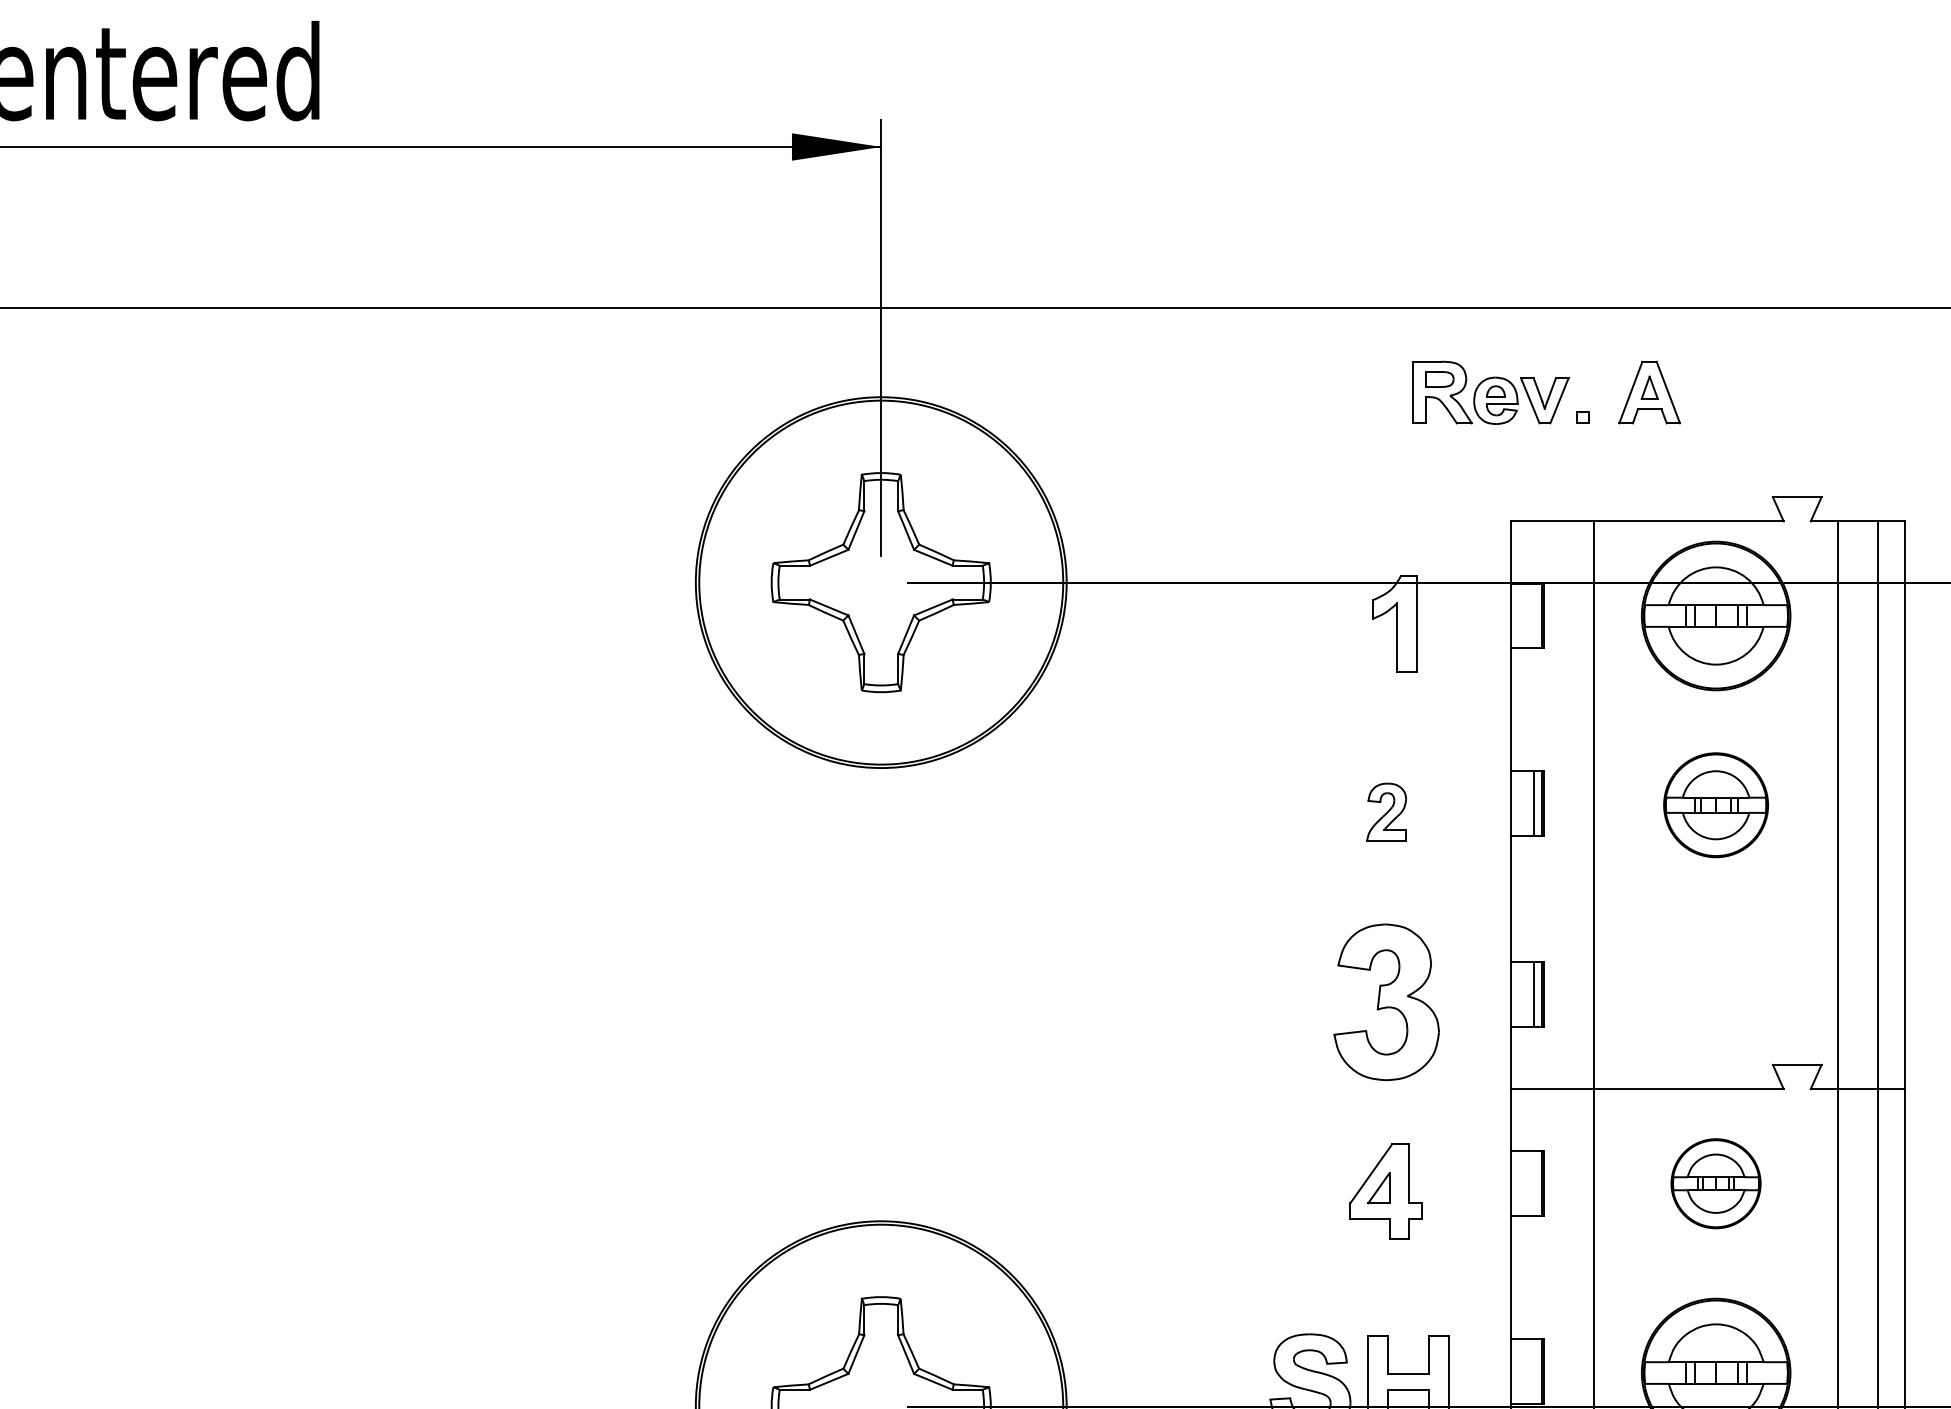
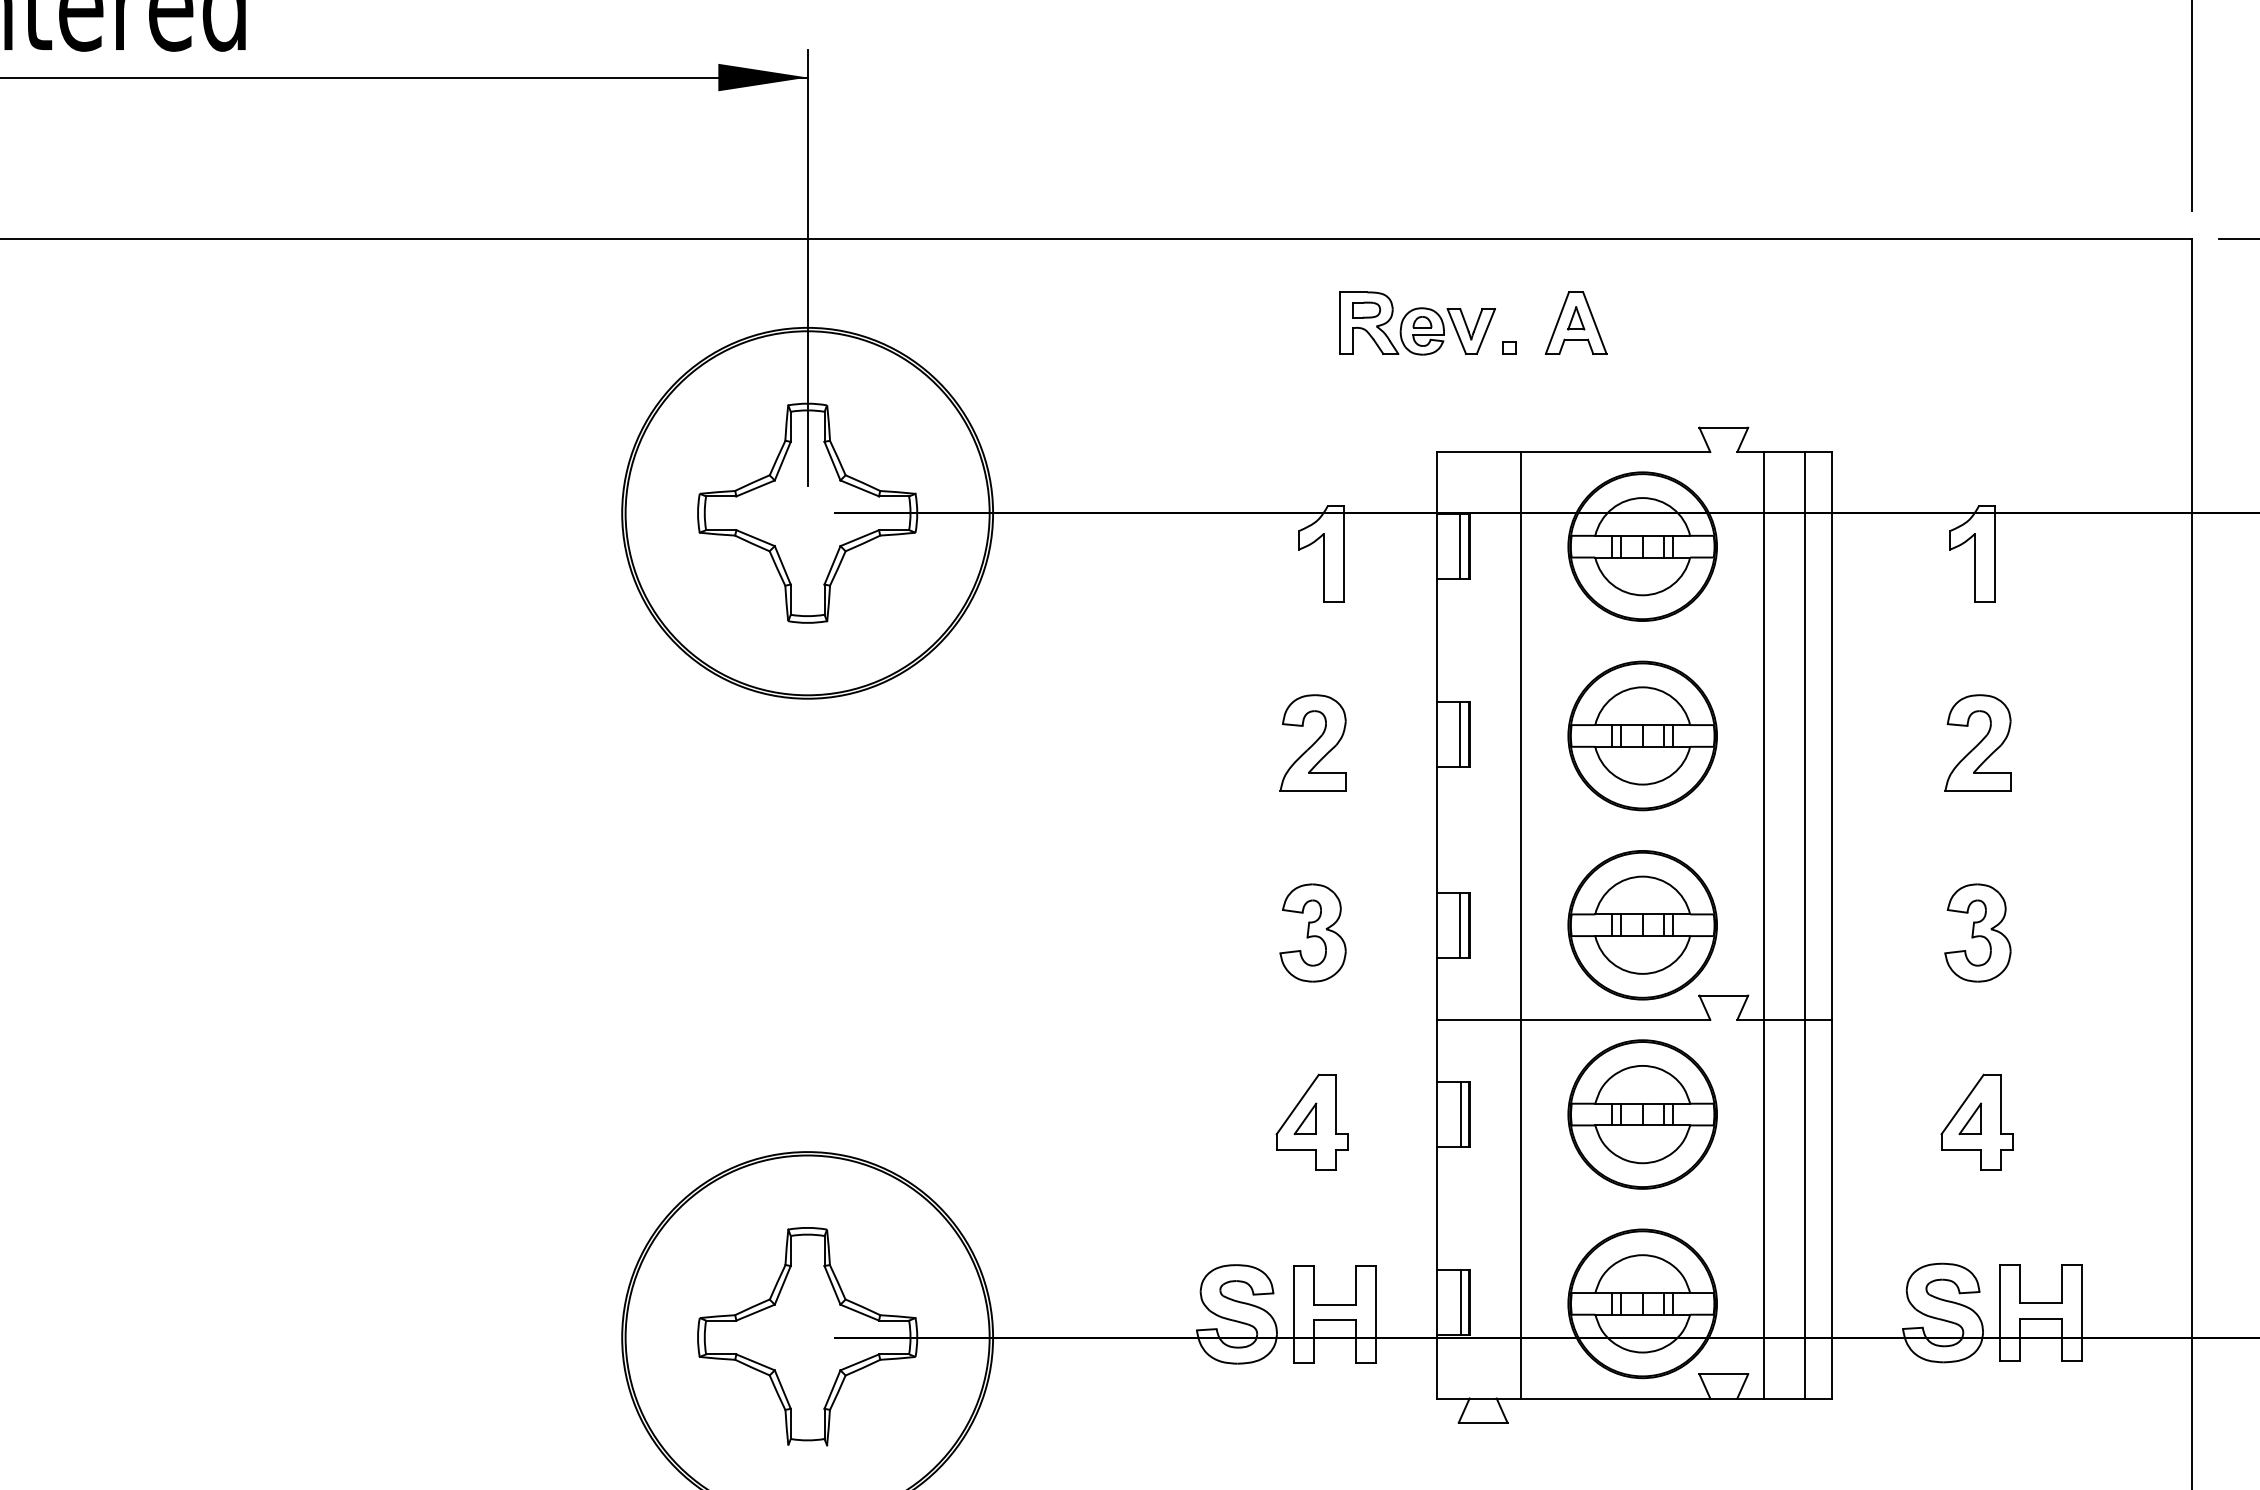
line: (1533, 615) -> (1460, 546), added
part: (1715, 804) -> (1642, 735), size x1.43
part: (1386, 811) -> (1312, 742), size x1.67
part: (1715, 994) -> (1642, 925), added
part: (1386, 1001) -> (1312, 932), size x0.62
line: (1533, 1183) -> (1460, 1114), added
part: (1715, 1183) -> (1642, 1114), size x1.67
line: (1533, 1371) -> (1460, 1302), added

